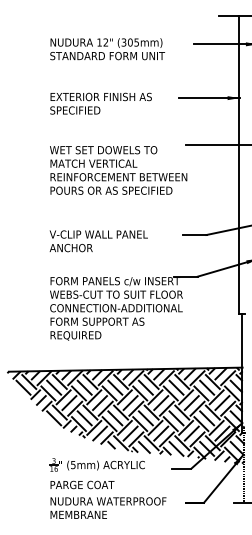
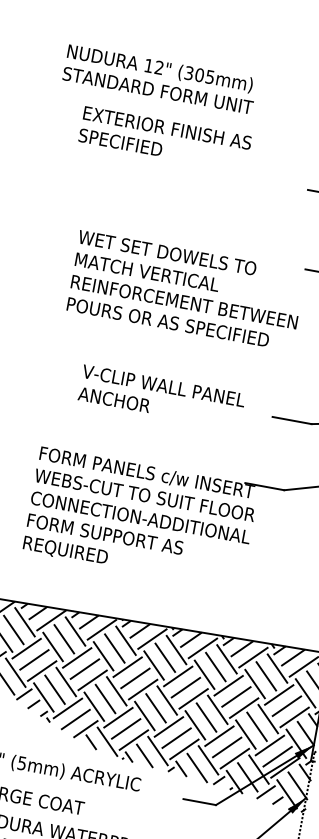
text: (107, 49) -> (159, 79), moved
text: (100, 103) -> (164, 138), moved
text: (98, 241) -> (161, 397), moved

